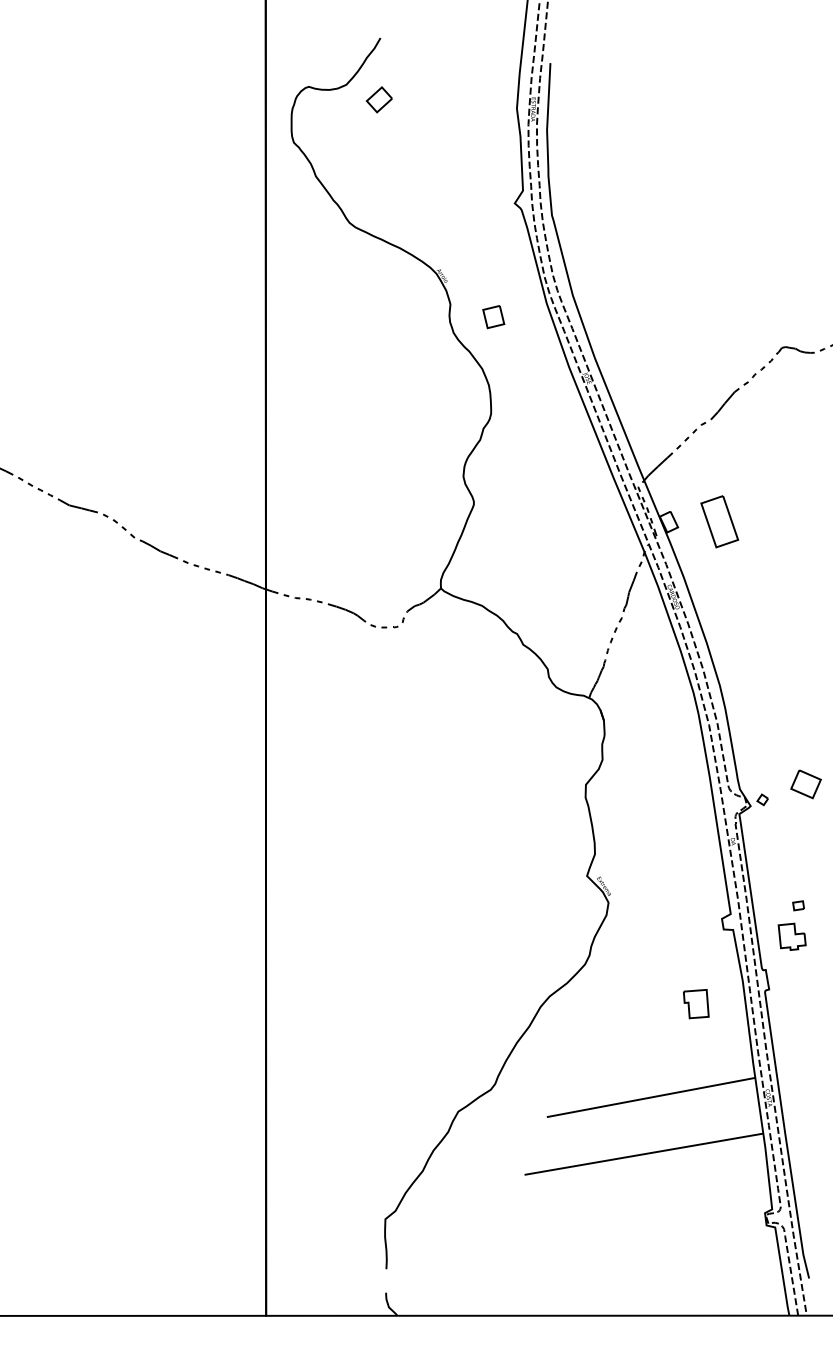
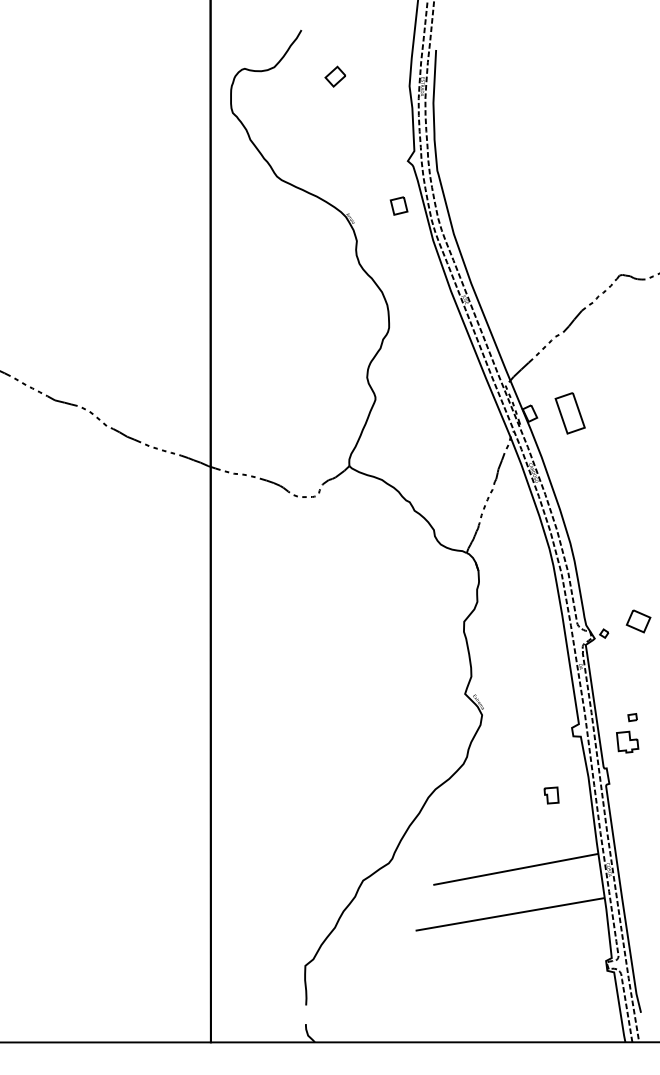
part: (378, 99) -> (334, 76), moved
part: (493, 317) -> (398, 206), moved
part: (695, 1004) -> (551, 795), size x0.71

